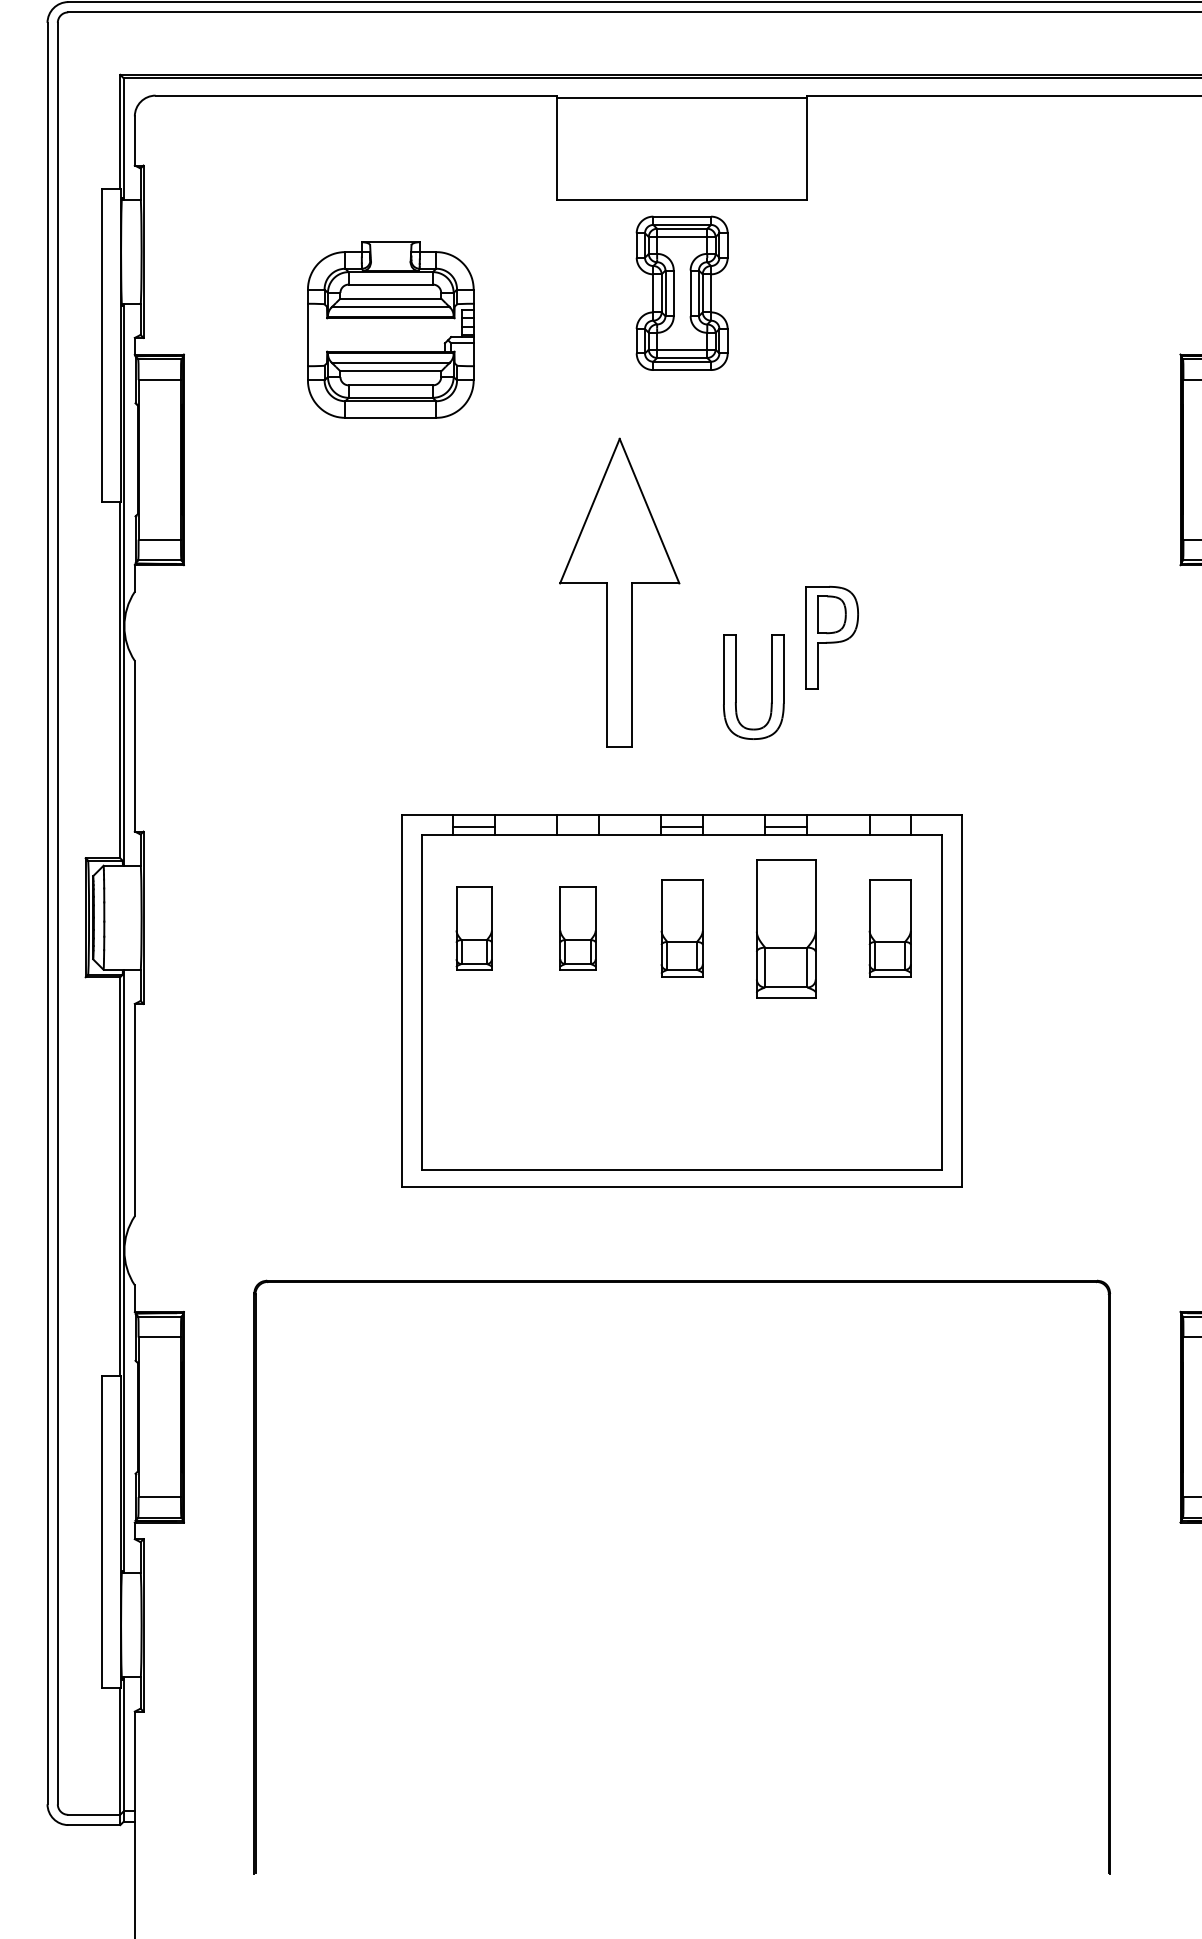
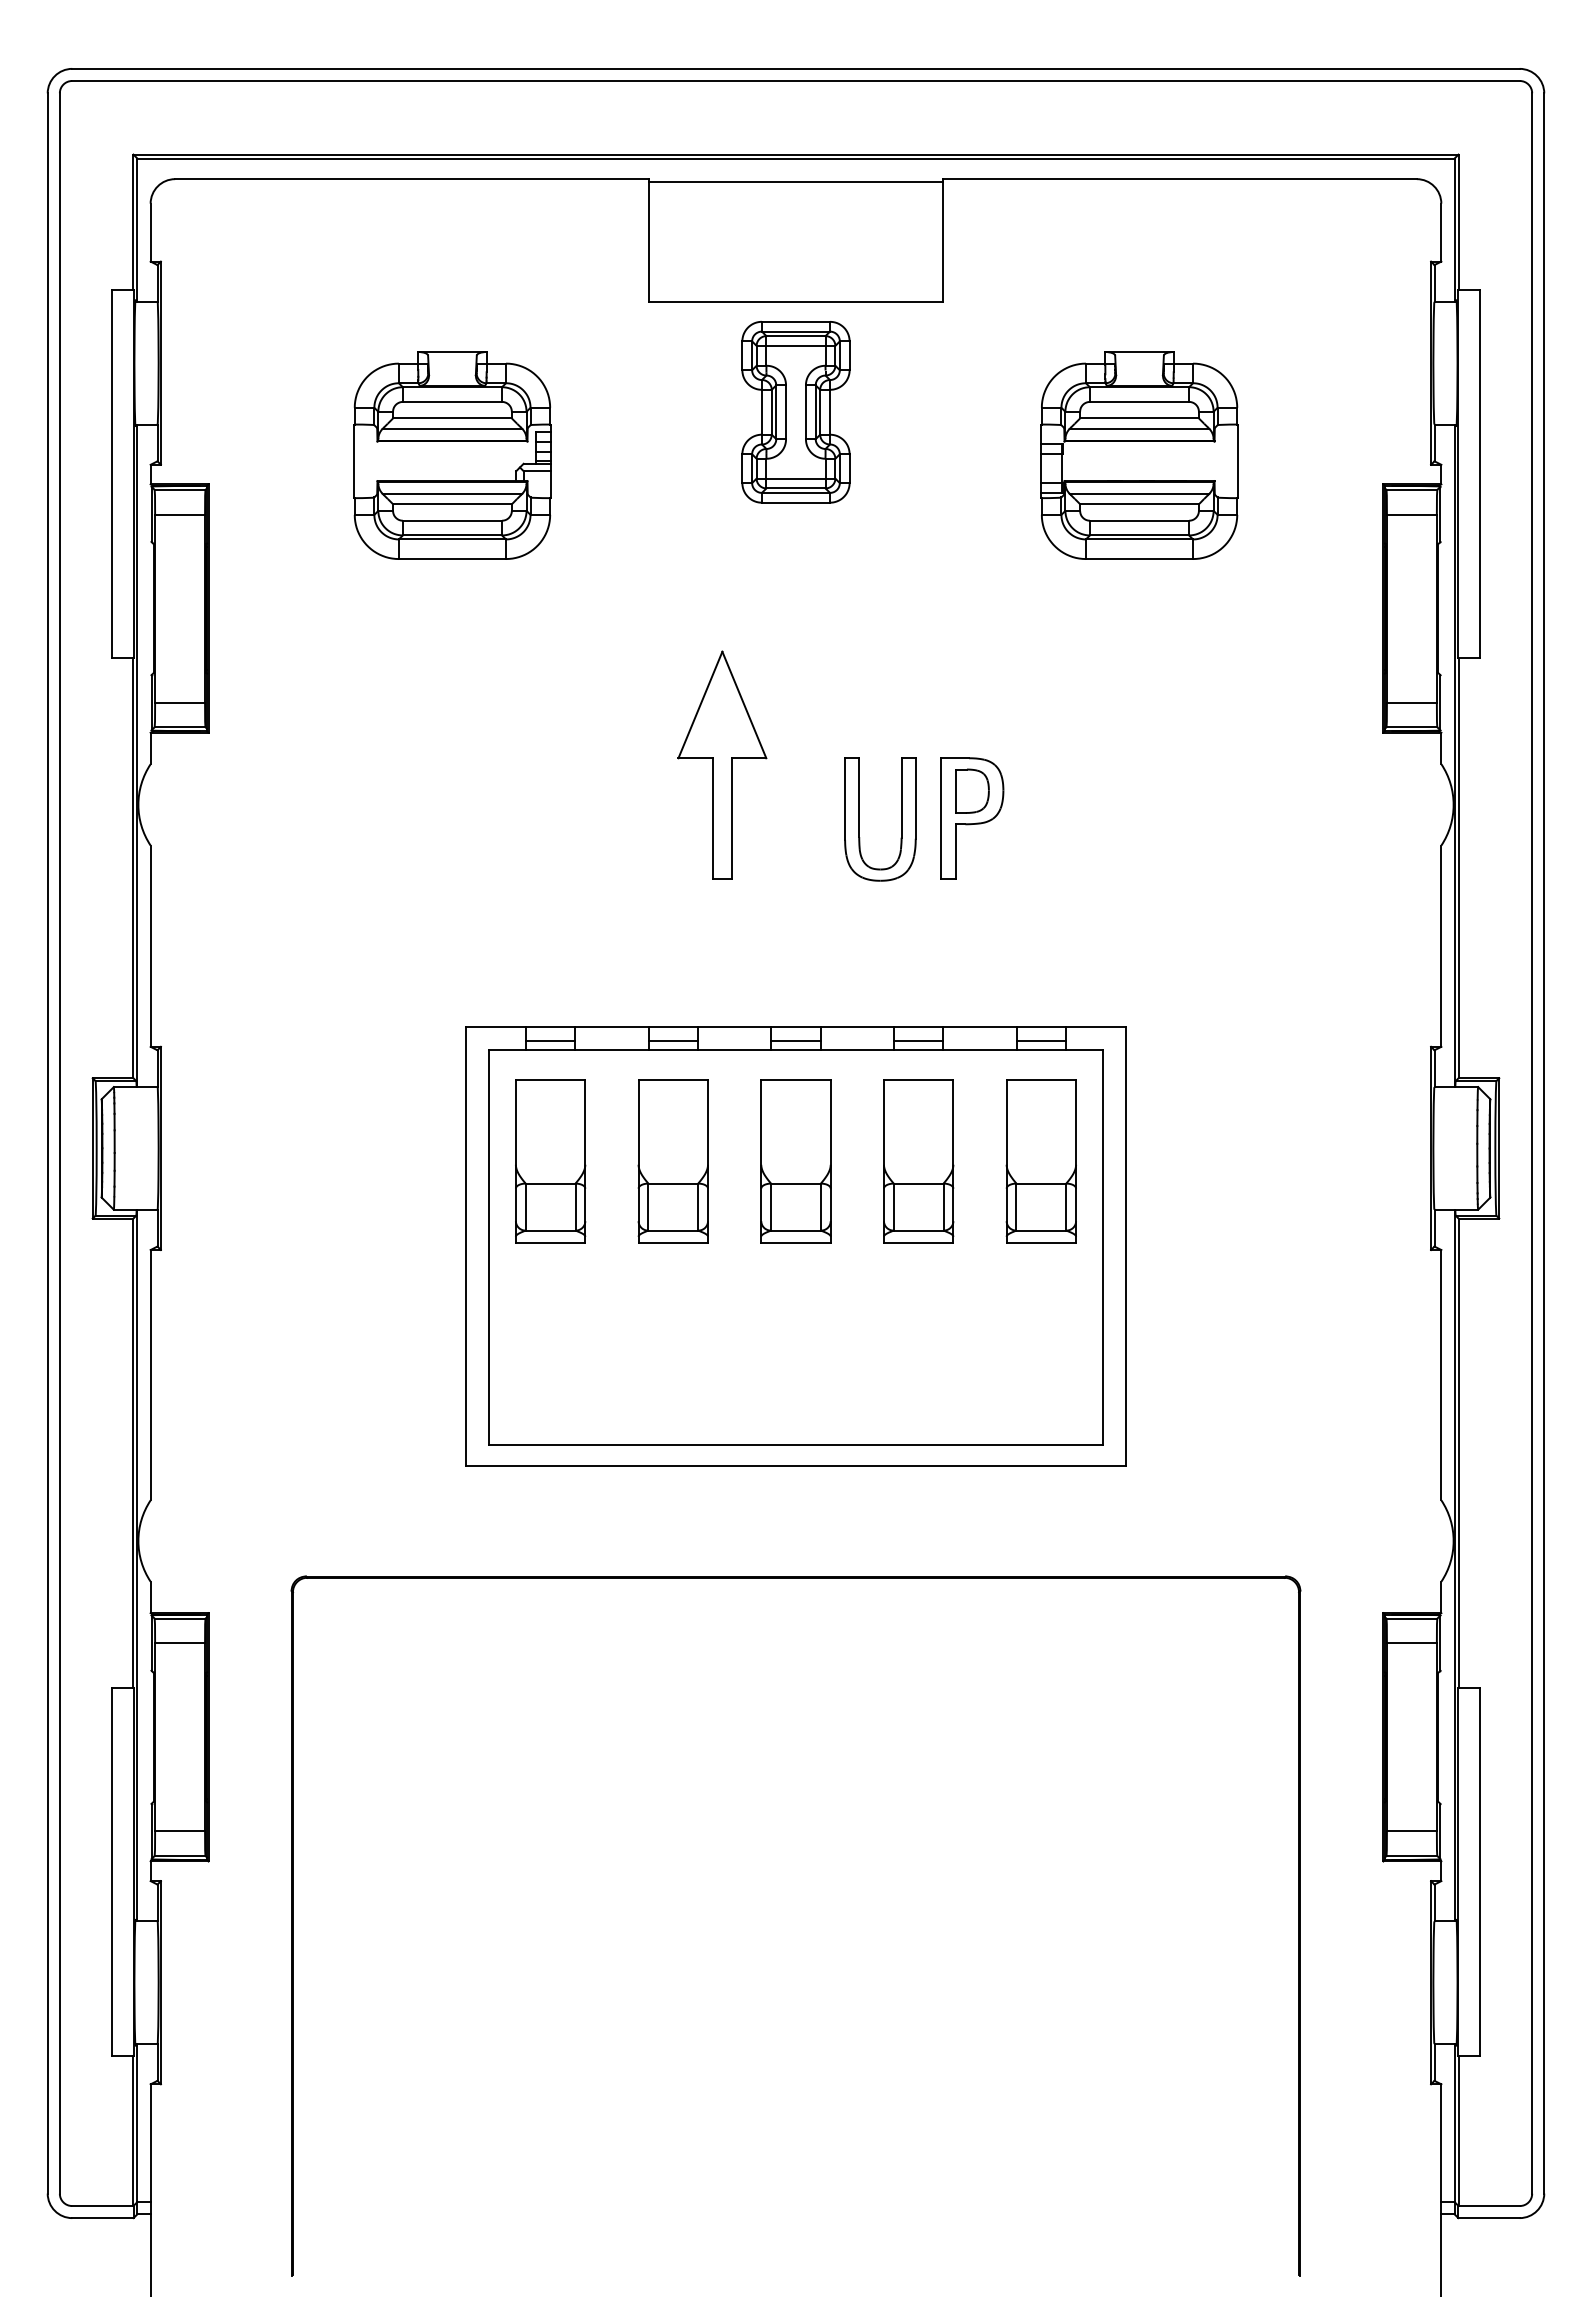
part: (973, 330) -> (1139, 455), added
part: (619, 592) -> (722, 764), size x0.62
part: (736, 687) -> (859, 819), moved
line: (577, 827) -> (672, 1041), added
line: (889, 827) -> (1040, 1041), added
part: (473, 928) -> (550, 1161), size x1.67
part: (577, 928) -> (672, 1161), size x1.67
part: (681, 928) -> (795, 1161), size x1.43
part: (889, 928) -> (1040, 1161), size x1.43

